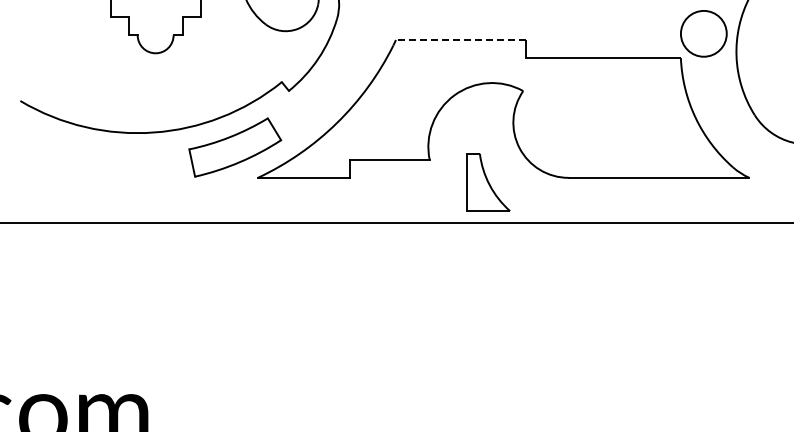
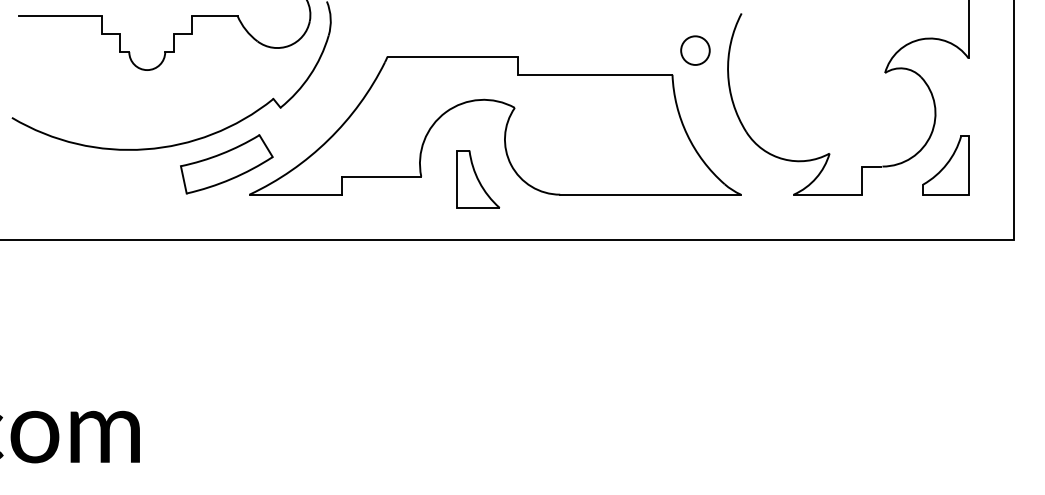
circle: (703, 33) -> (695, 50), size x0.62
line: (460, 39) -> (452, 56), dashed -> solid
part: (488, 182) -> (478, 179), moved

